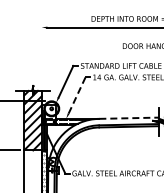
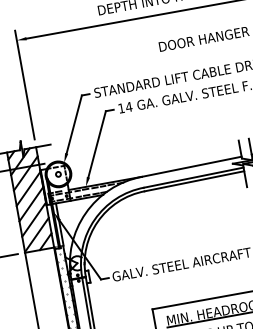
line: (41, 53) -> (24, 84), added
line: (77, 95) -> (97, 144), dashed -> solid
line: (129, 118) -> (192, 167), dashed -> solid

